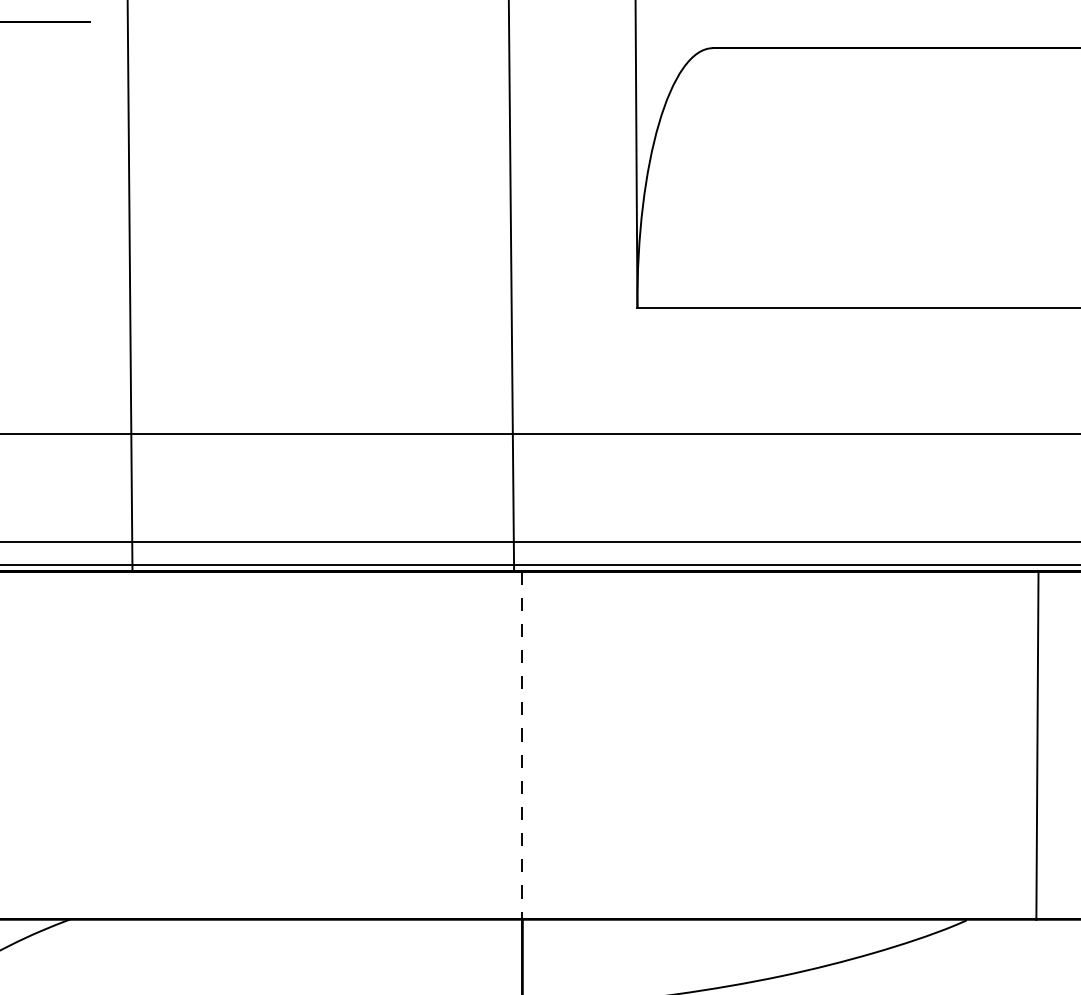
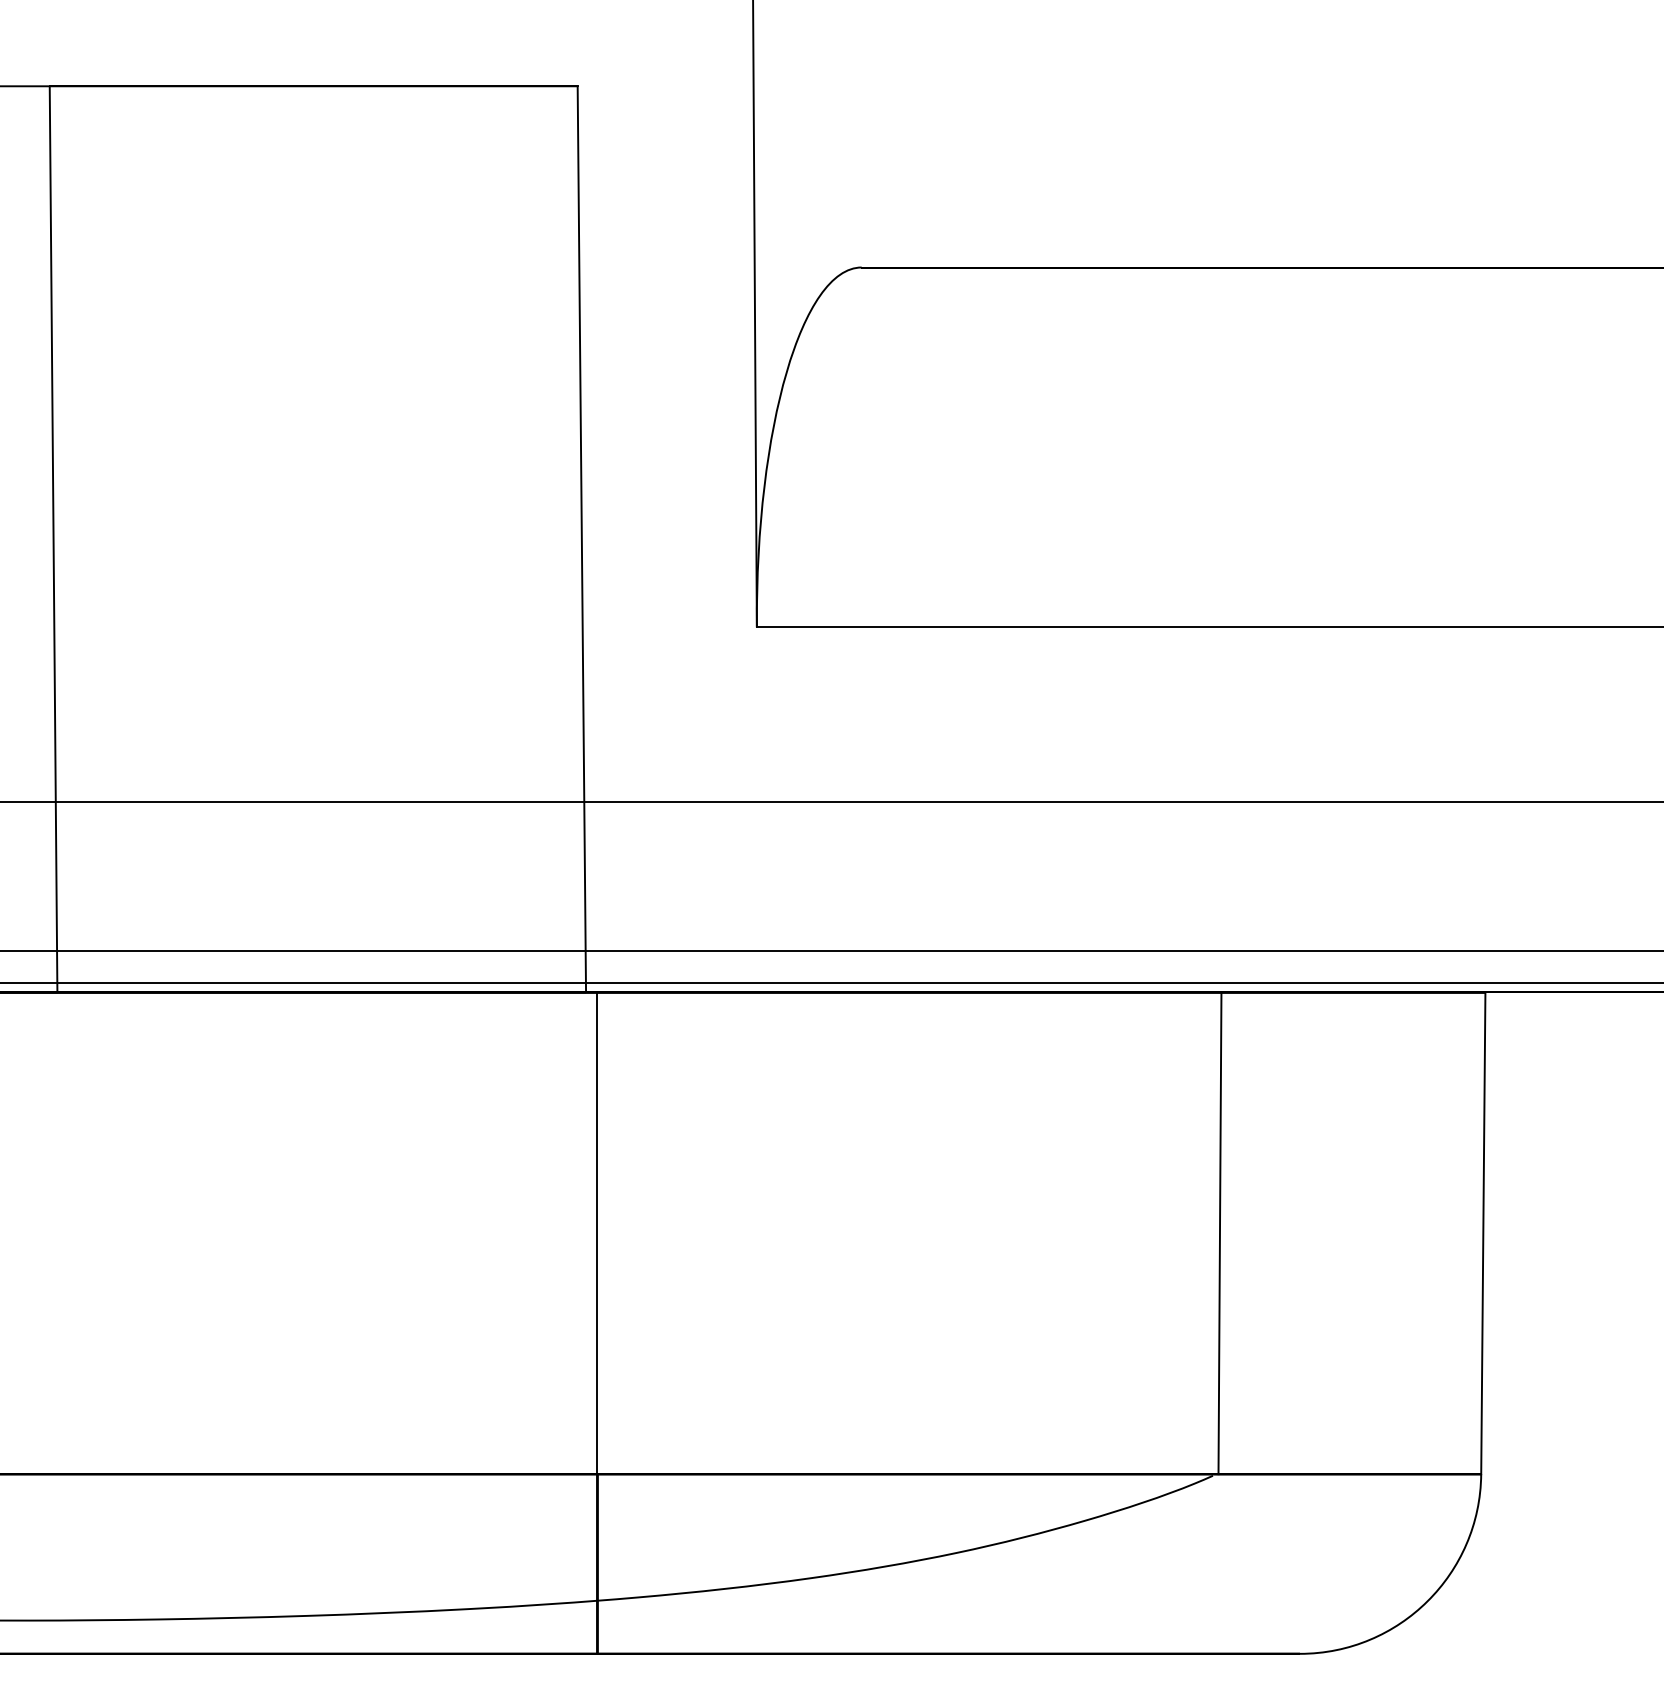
line: (522, 745) -> (597, 1233), dashed -> solid
line: (1037, 746) -> (1219, 1233), moved

